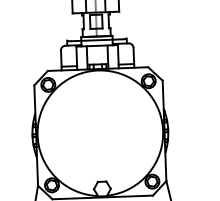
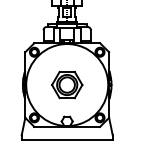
part: (100, 132) -> (67, 84), added

